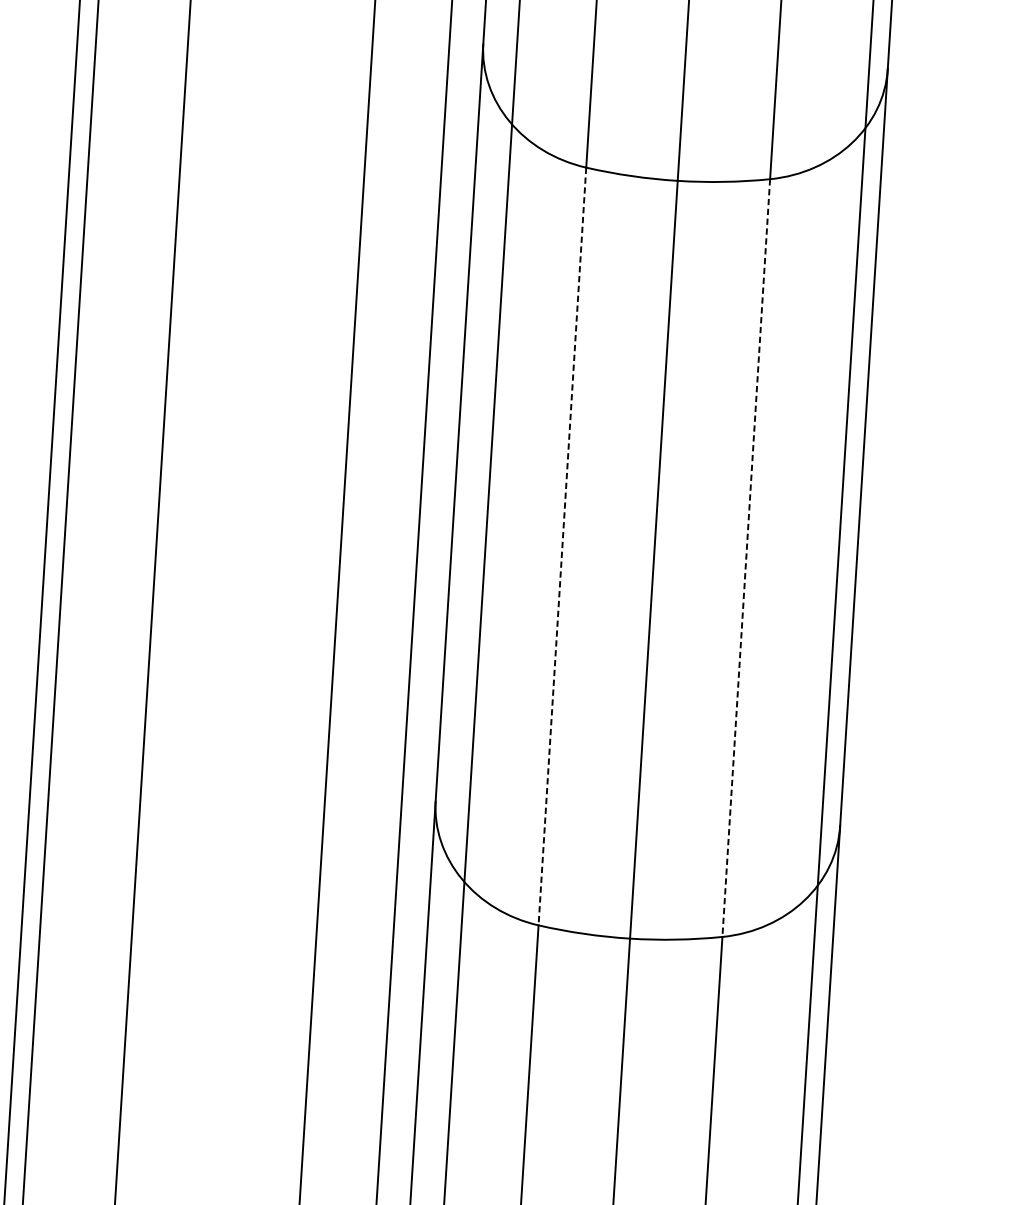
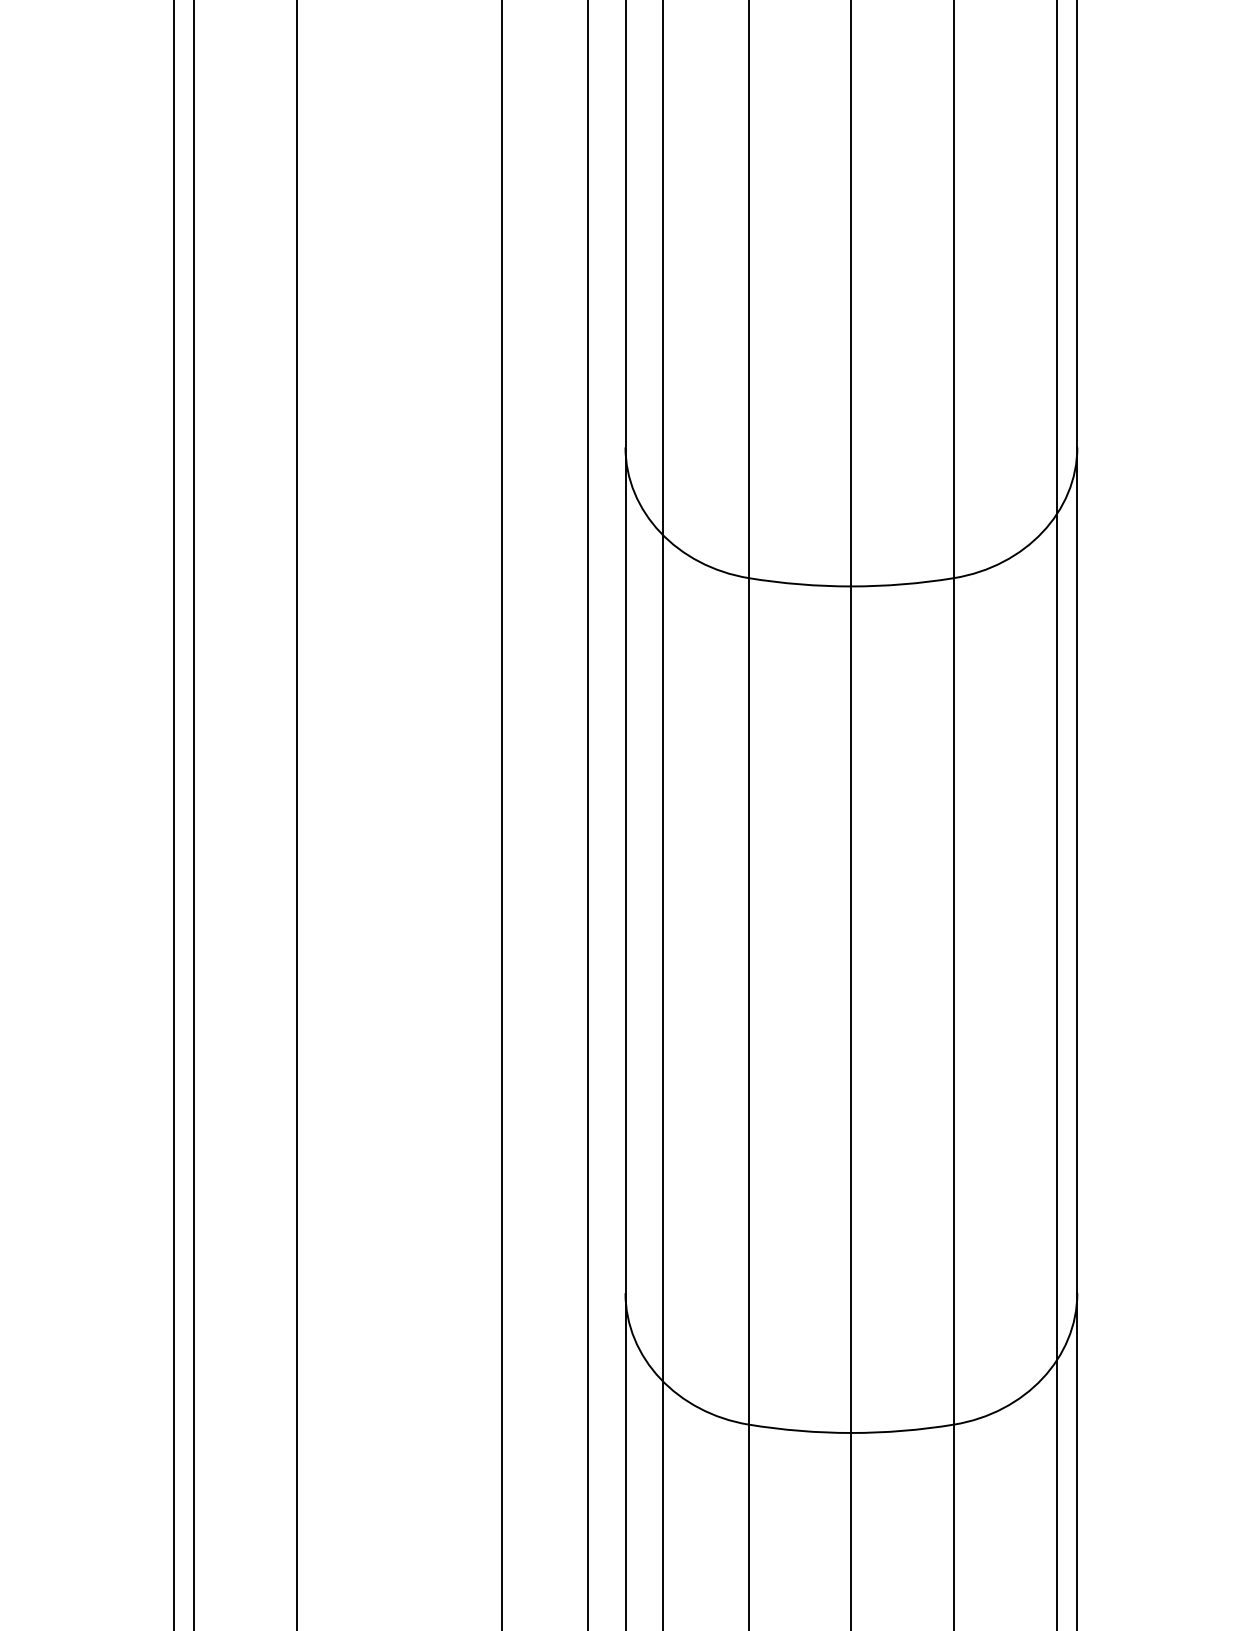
line: (562, 546) -> (748, 1001), dashed -> solid
line: (746, 558) -> (954, 1001), dashed -> solid

